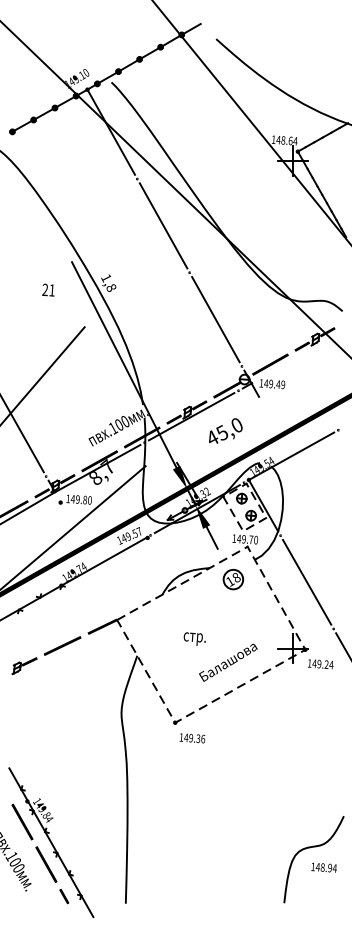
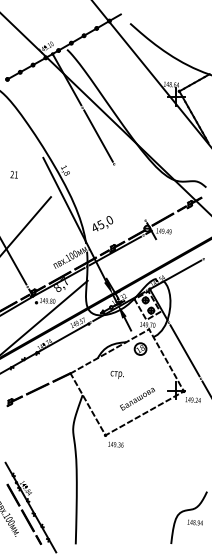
text: (47, 289) -> (13, 174), moved
line: (215, 319) -> (129, 192), removed
text: (226, 430) -> (103, 223), moved
text: (193, 638) -> (116, 374), moved

